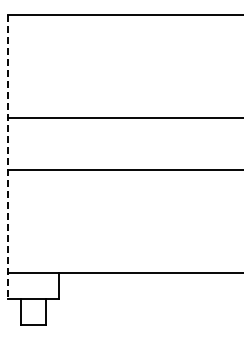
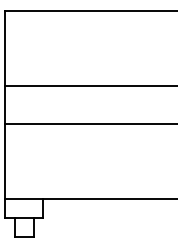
line: (7, 157) -> (5, 114), dashed -> solid

